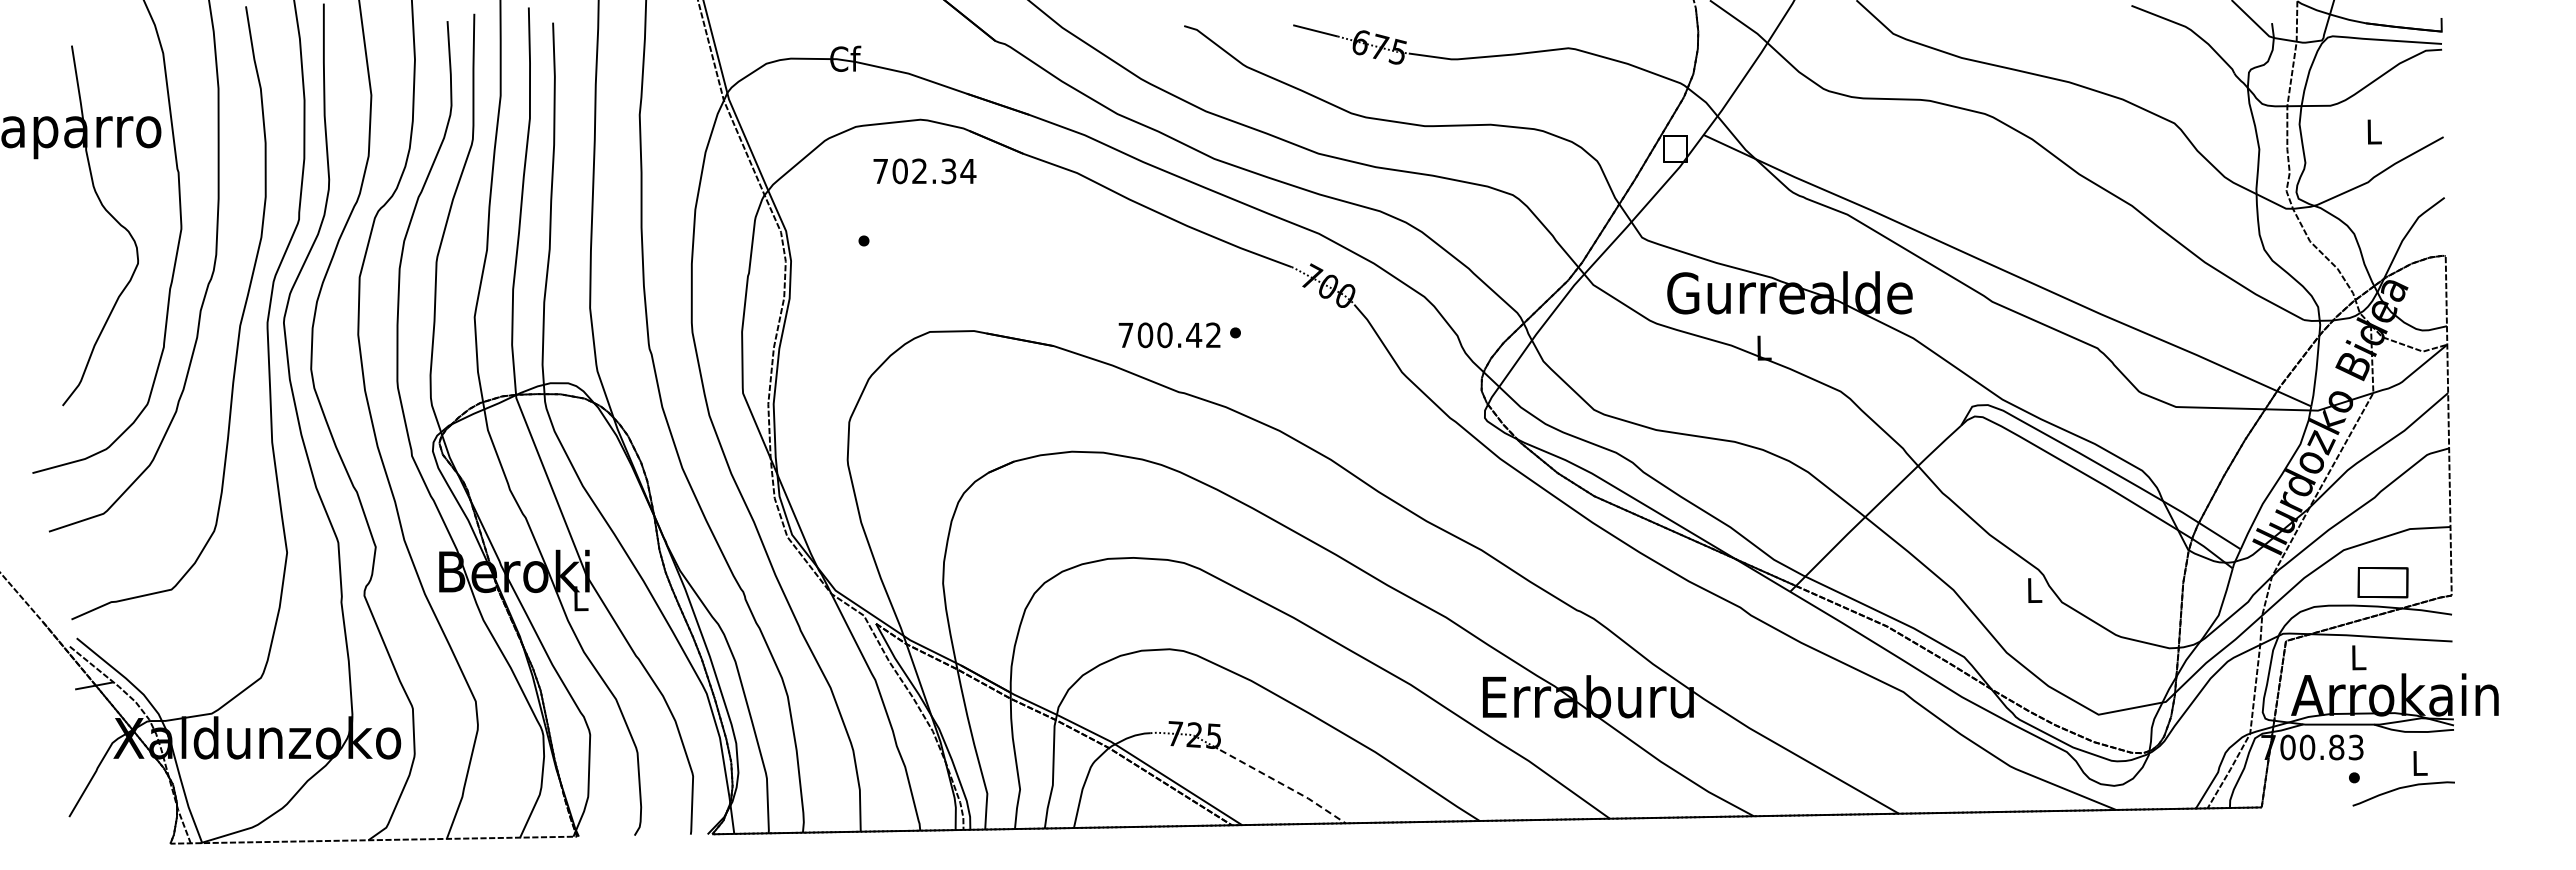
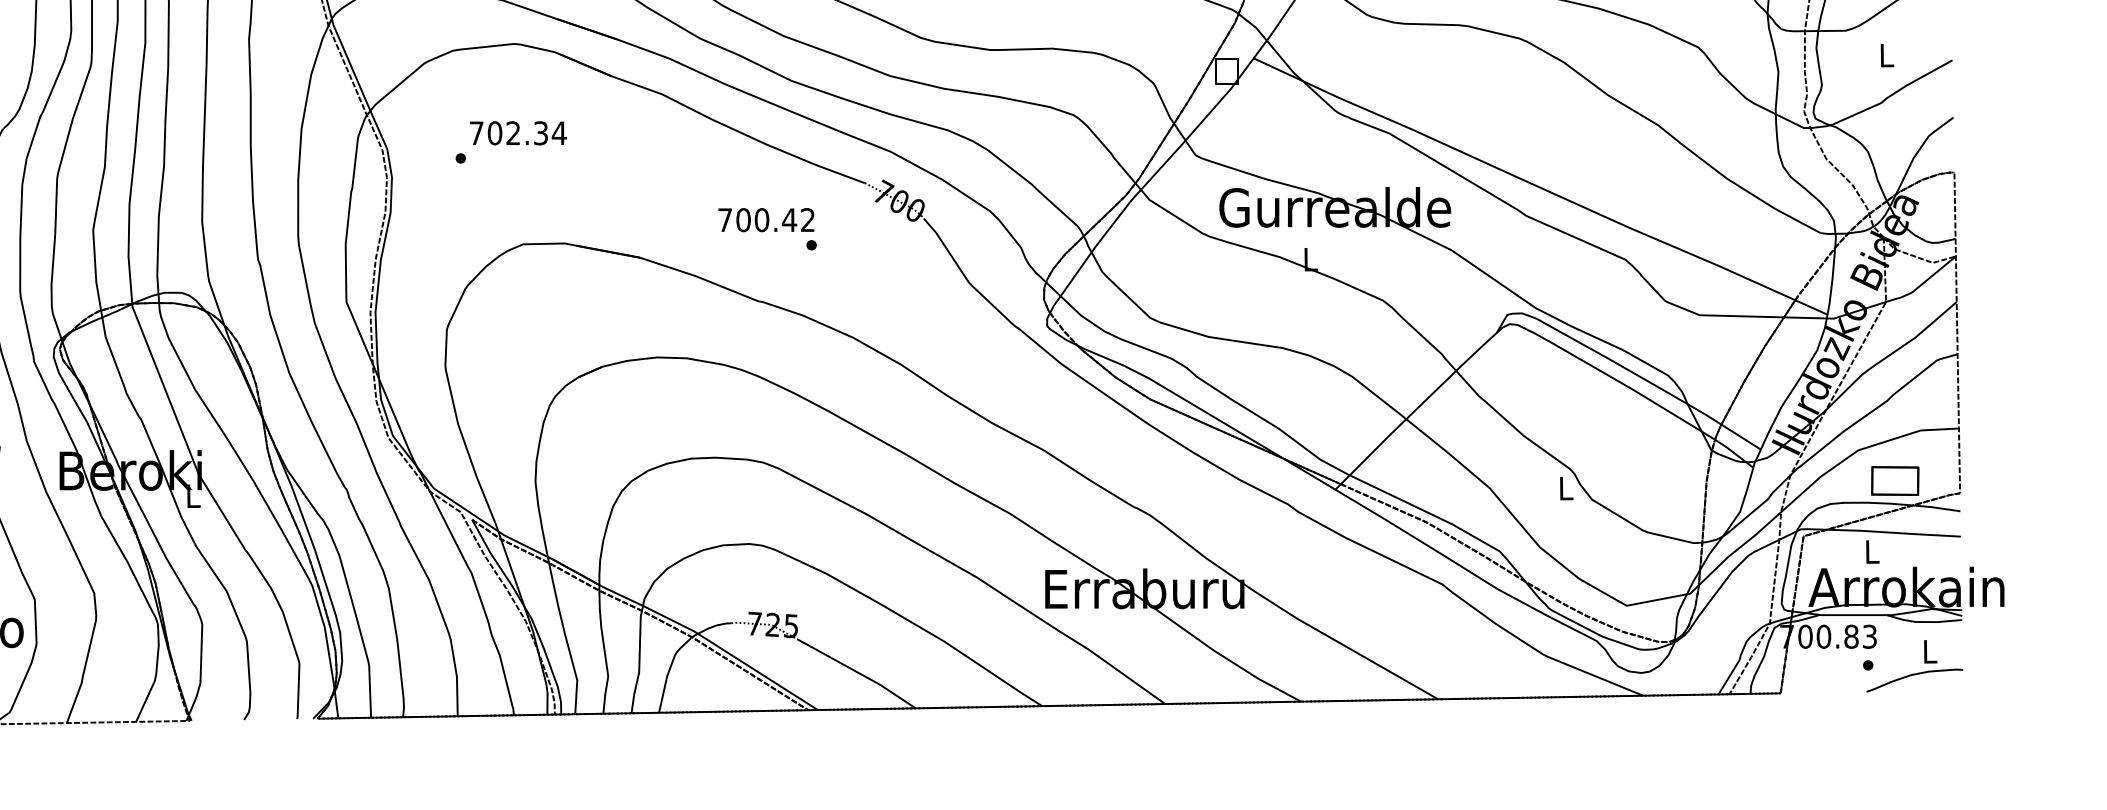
text: (924, 171) -> (517, 133), moved
text: (1169, 335) -> (766, 220), moved
line: (1284, 785) -> (857, 672), dashed -> solid

